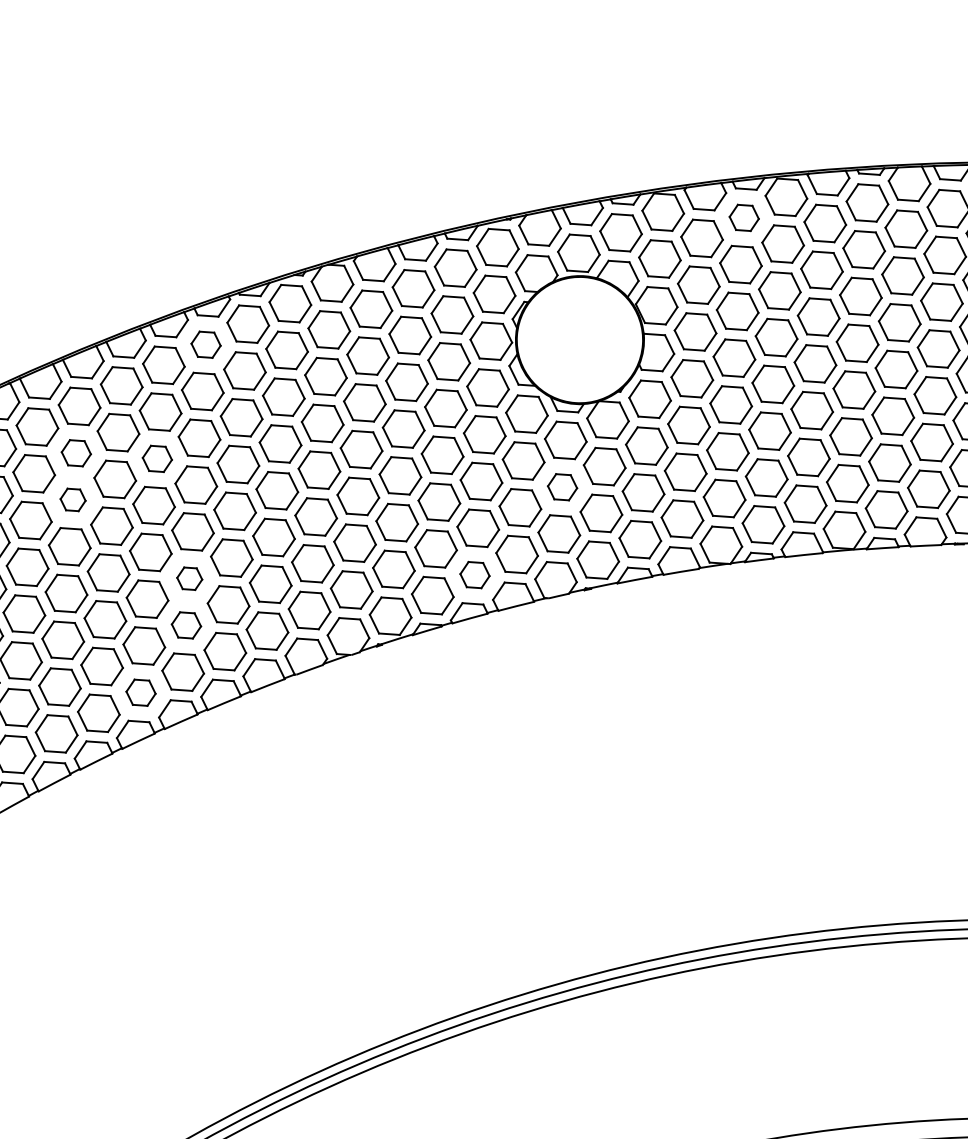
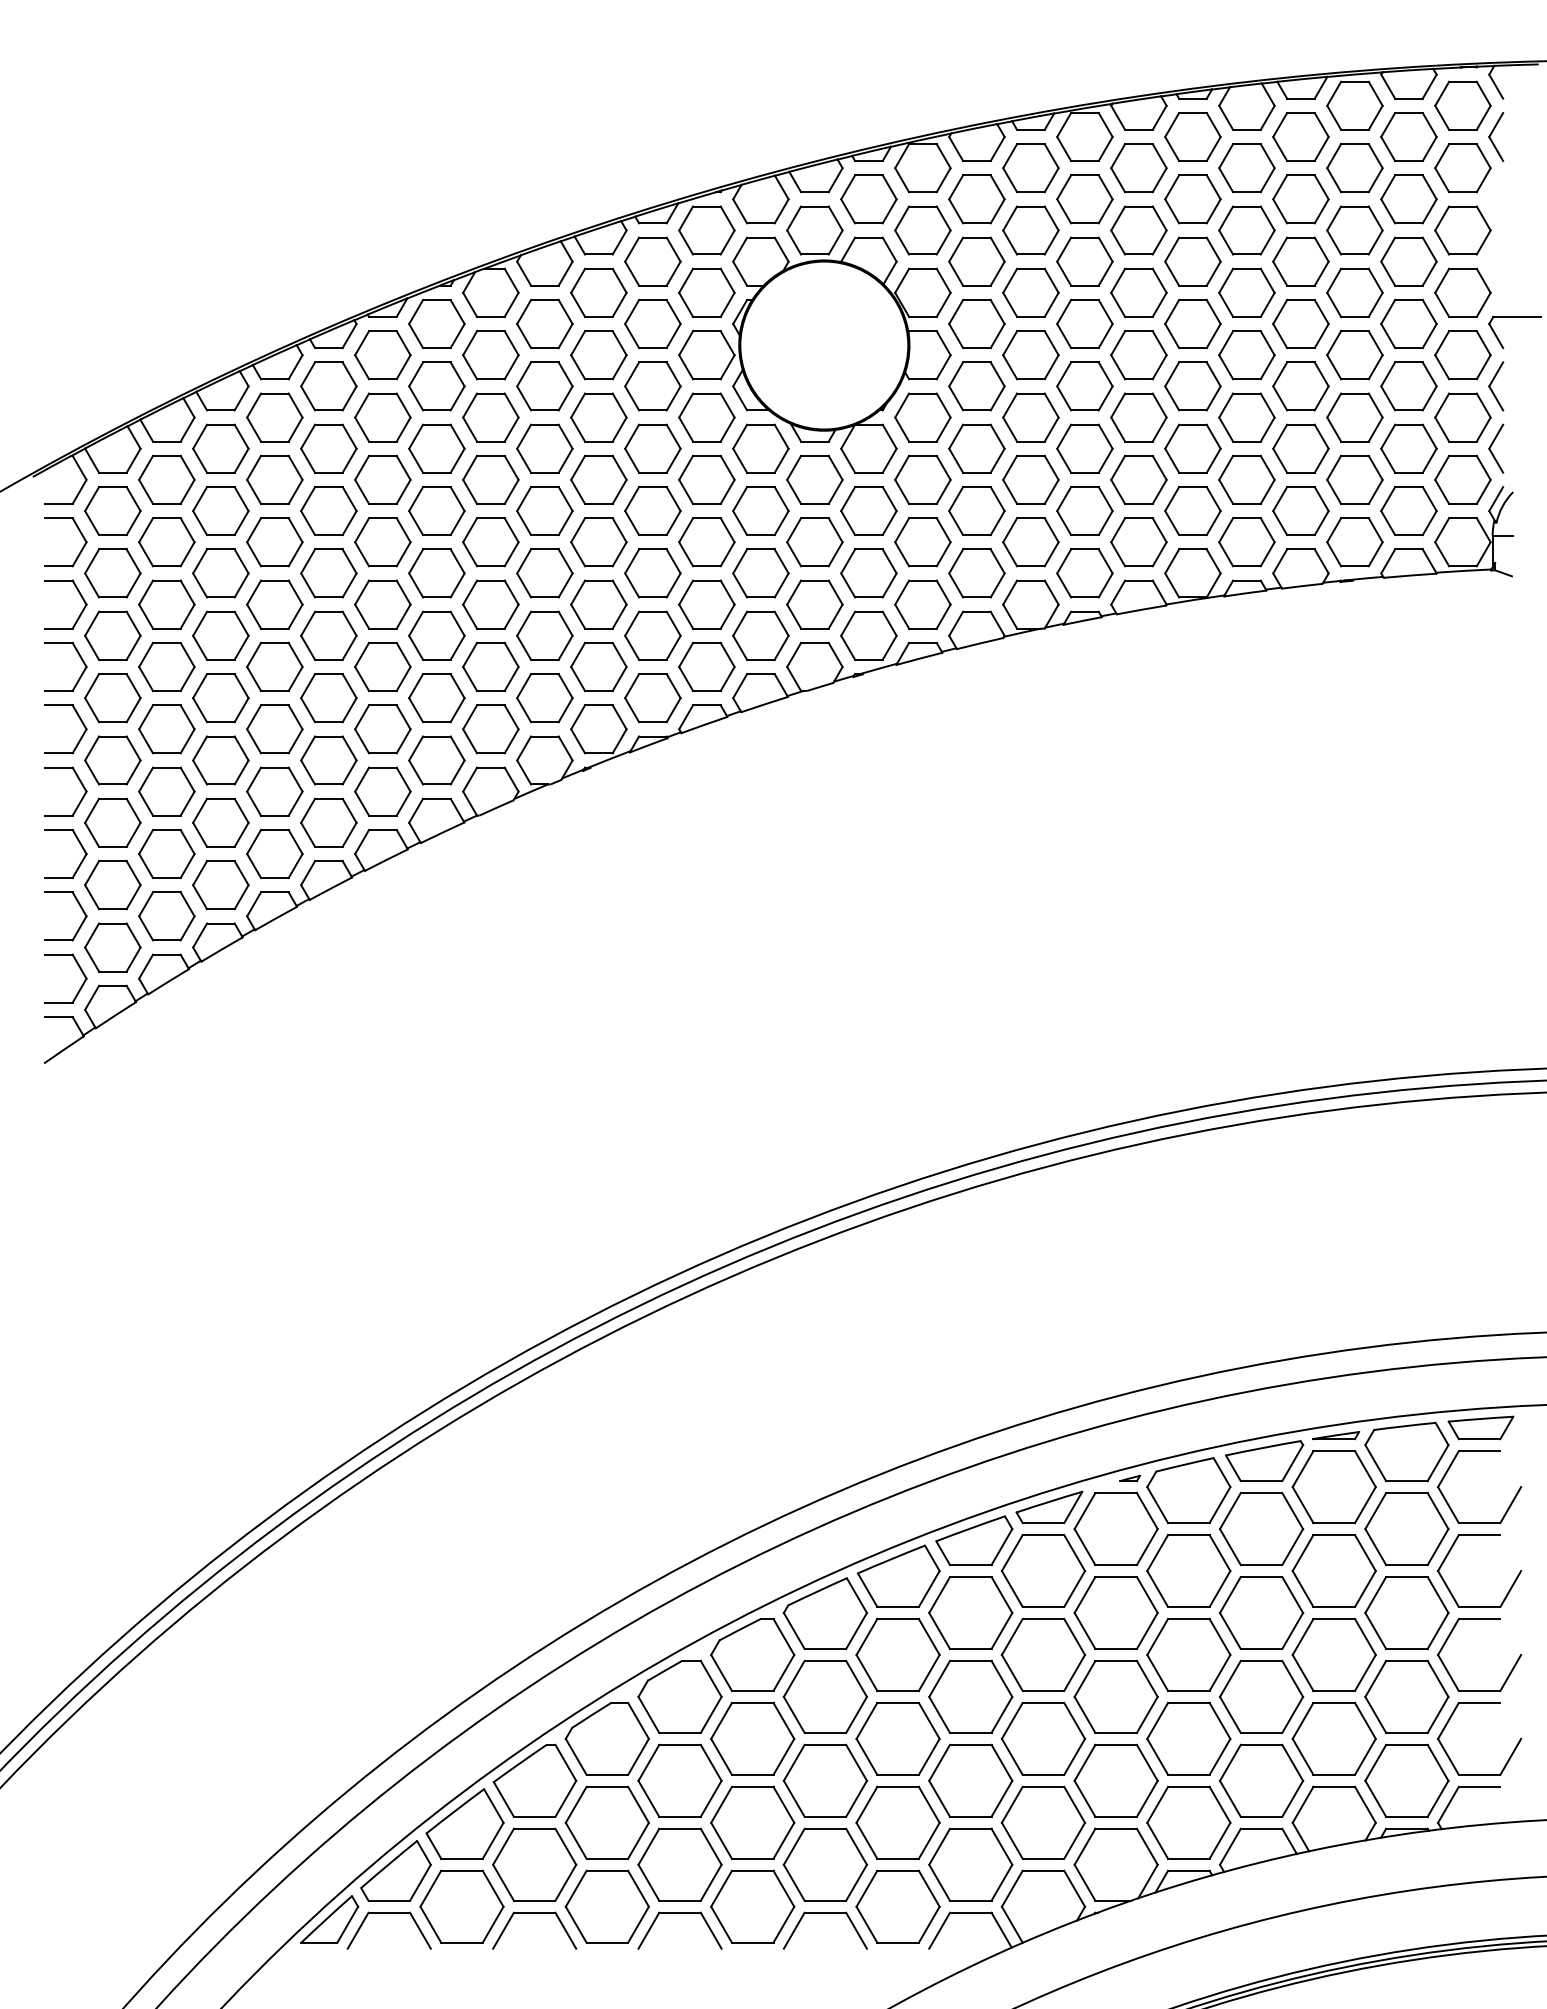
part: (743, 218) -> (1030, 168), size x1.43
part: (205, 344) -> (328, 386), size x1.43
part: (76, 453) -> (166, 542), size x1.43
part: (157, 459) -> (274, 542), size x1.43
part: (562, 487) -> (814, 542), size x1.43
part: (72, 499) -> (166, 604), size x1.67
part: (474, 574) -> (706, 666), size x1.43
part: (189, 578) -> (328, 698), size x1.67
part: (186, 625) -> (328, 760), size x1.43
part: (140, 692) -> (274, 853), size x1.43

